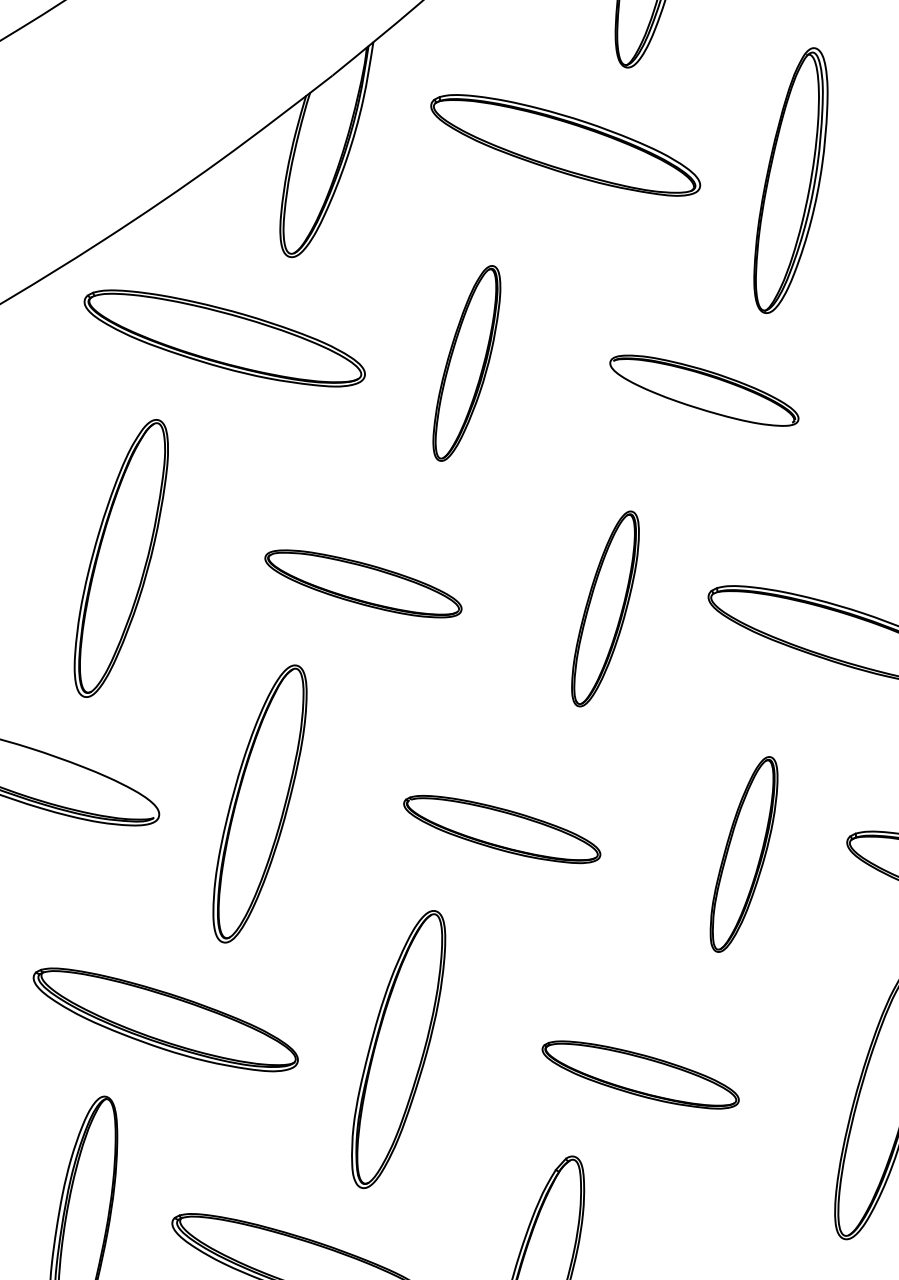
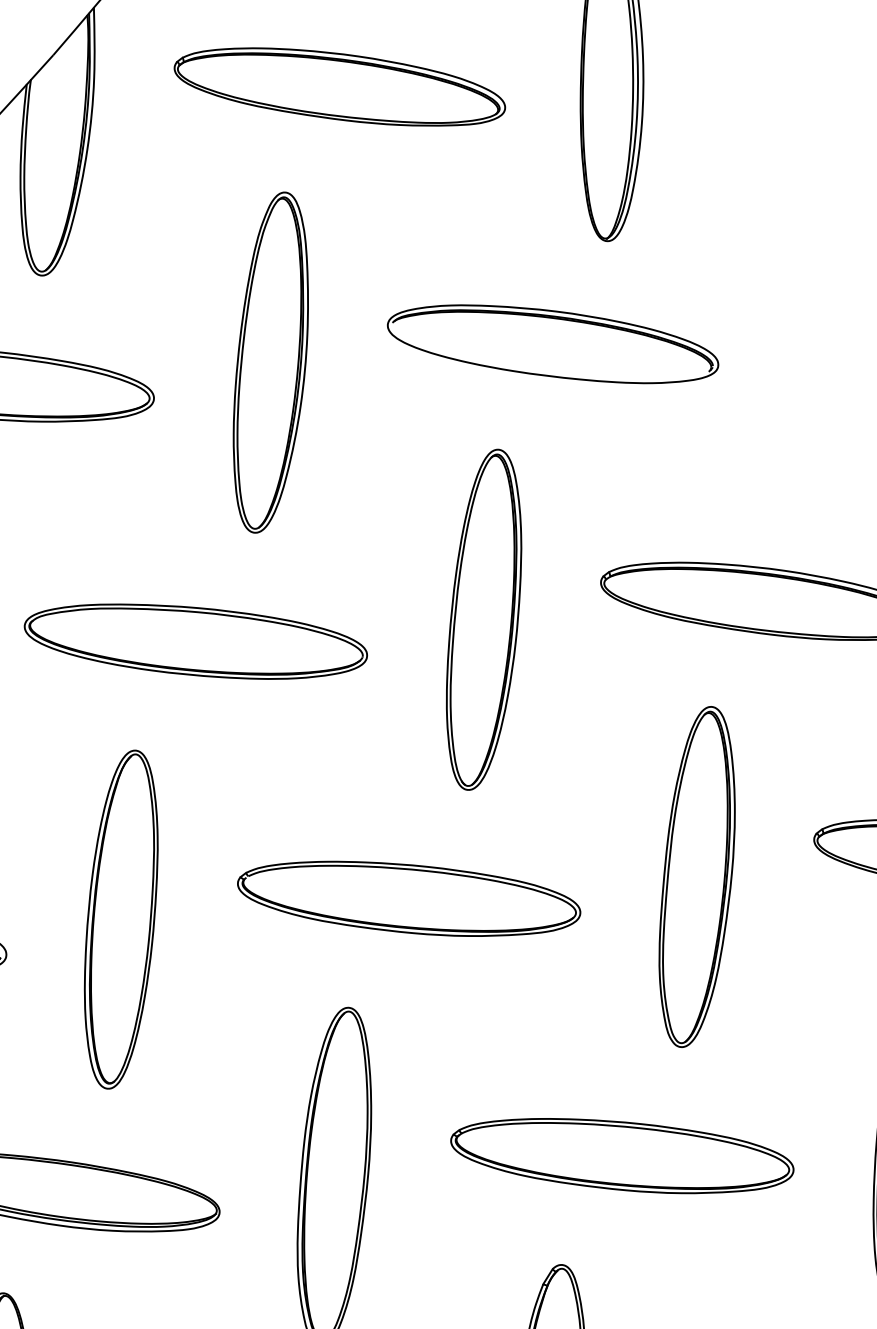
part: (466, 363) -> (269, 362), size x1.43
part: (704, 390) -> (553, 344), size x1.43
part: (363, 583) -> (195, 640), size x1.43
part: (605, 608) -> (483, 619), size x1.43
part: (502, 829) -> (409, 898), size x1.43
part: (743, 854) -> (695, 877), size x1.43
part: (640, 1074) -> (621, 1155), size x1.43

